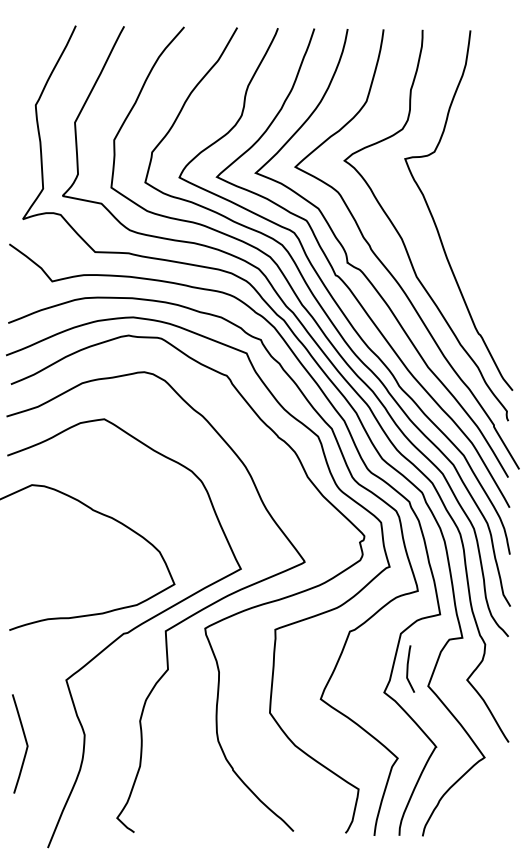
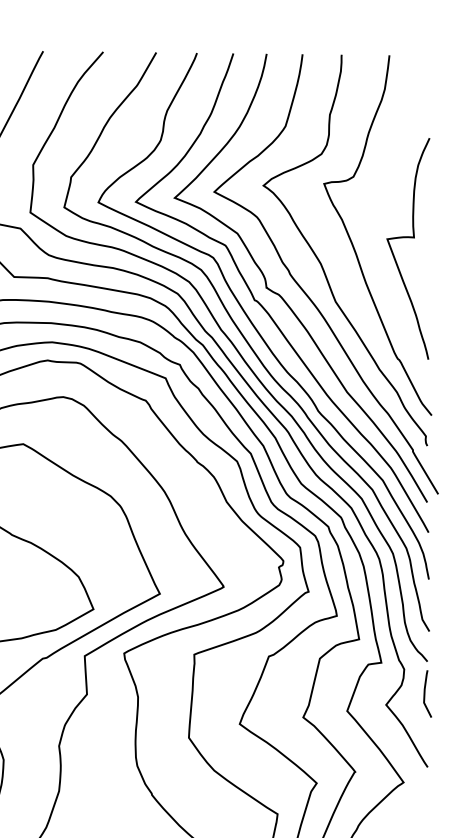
curve: (489, 213) -> (408, 238), added
curve: (408, 668) -> (425, 693), moved

